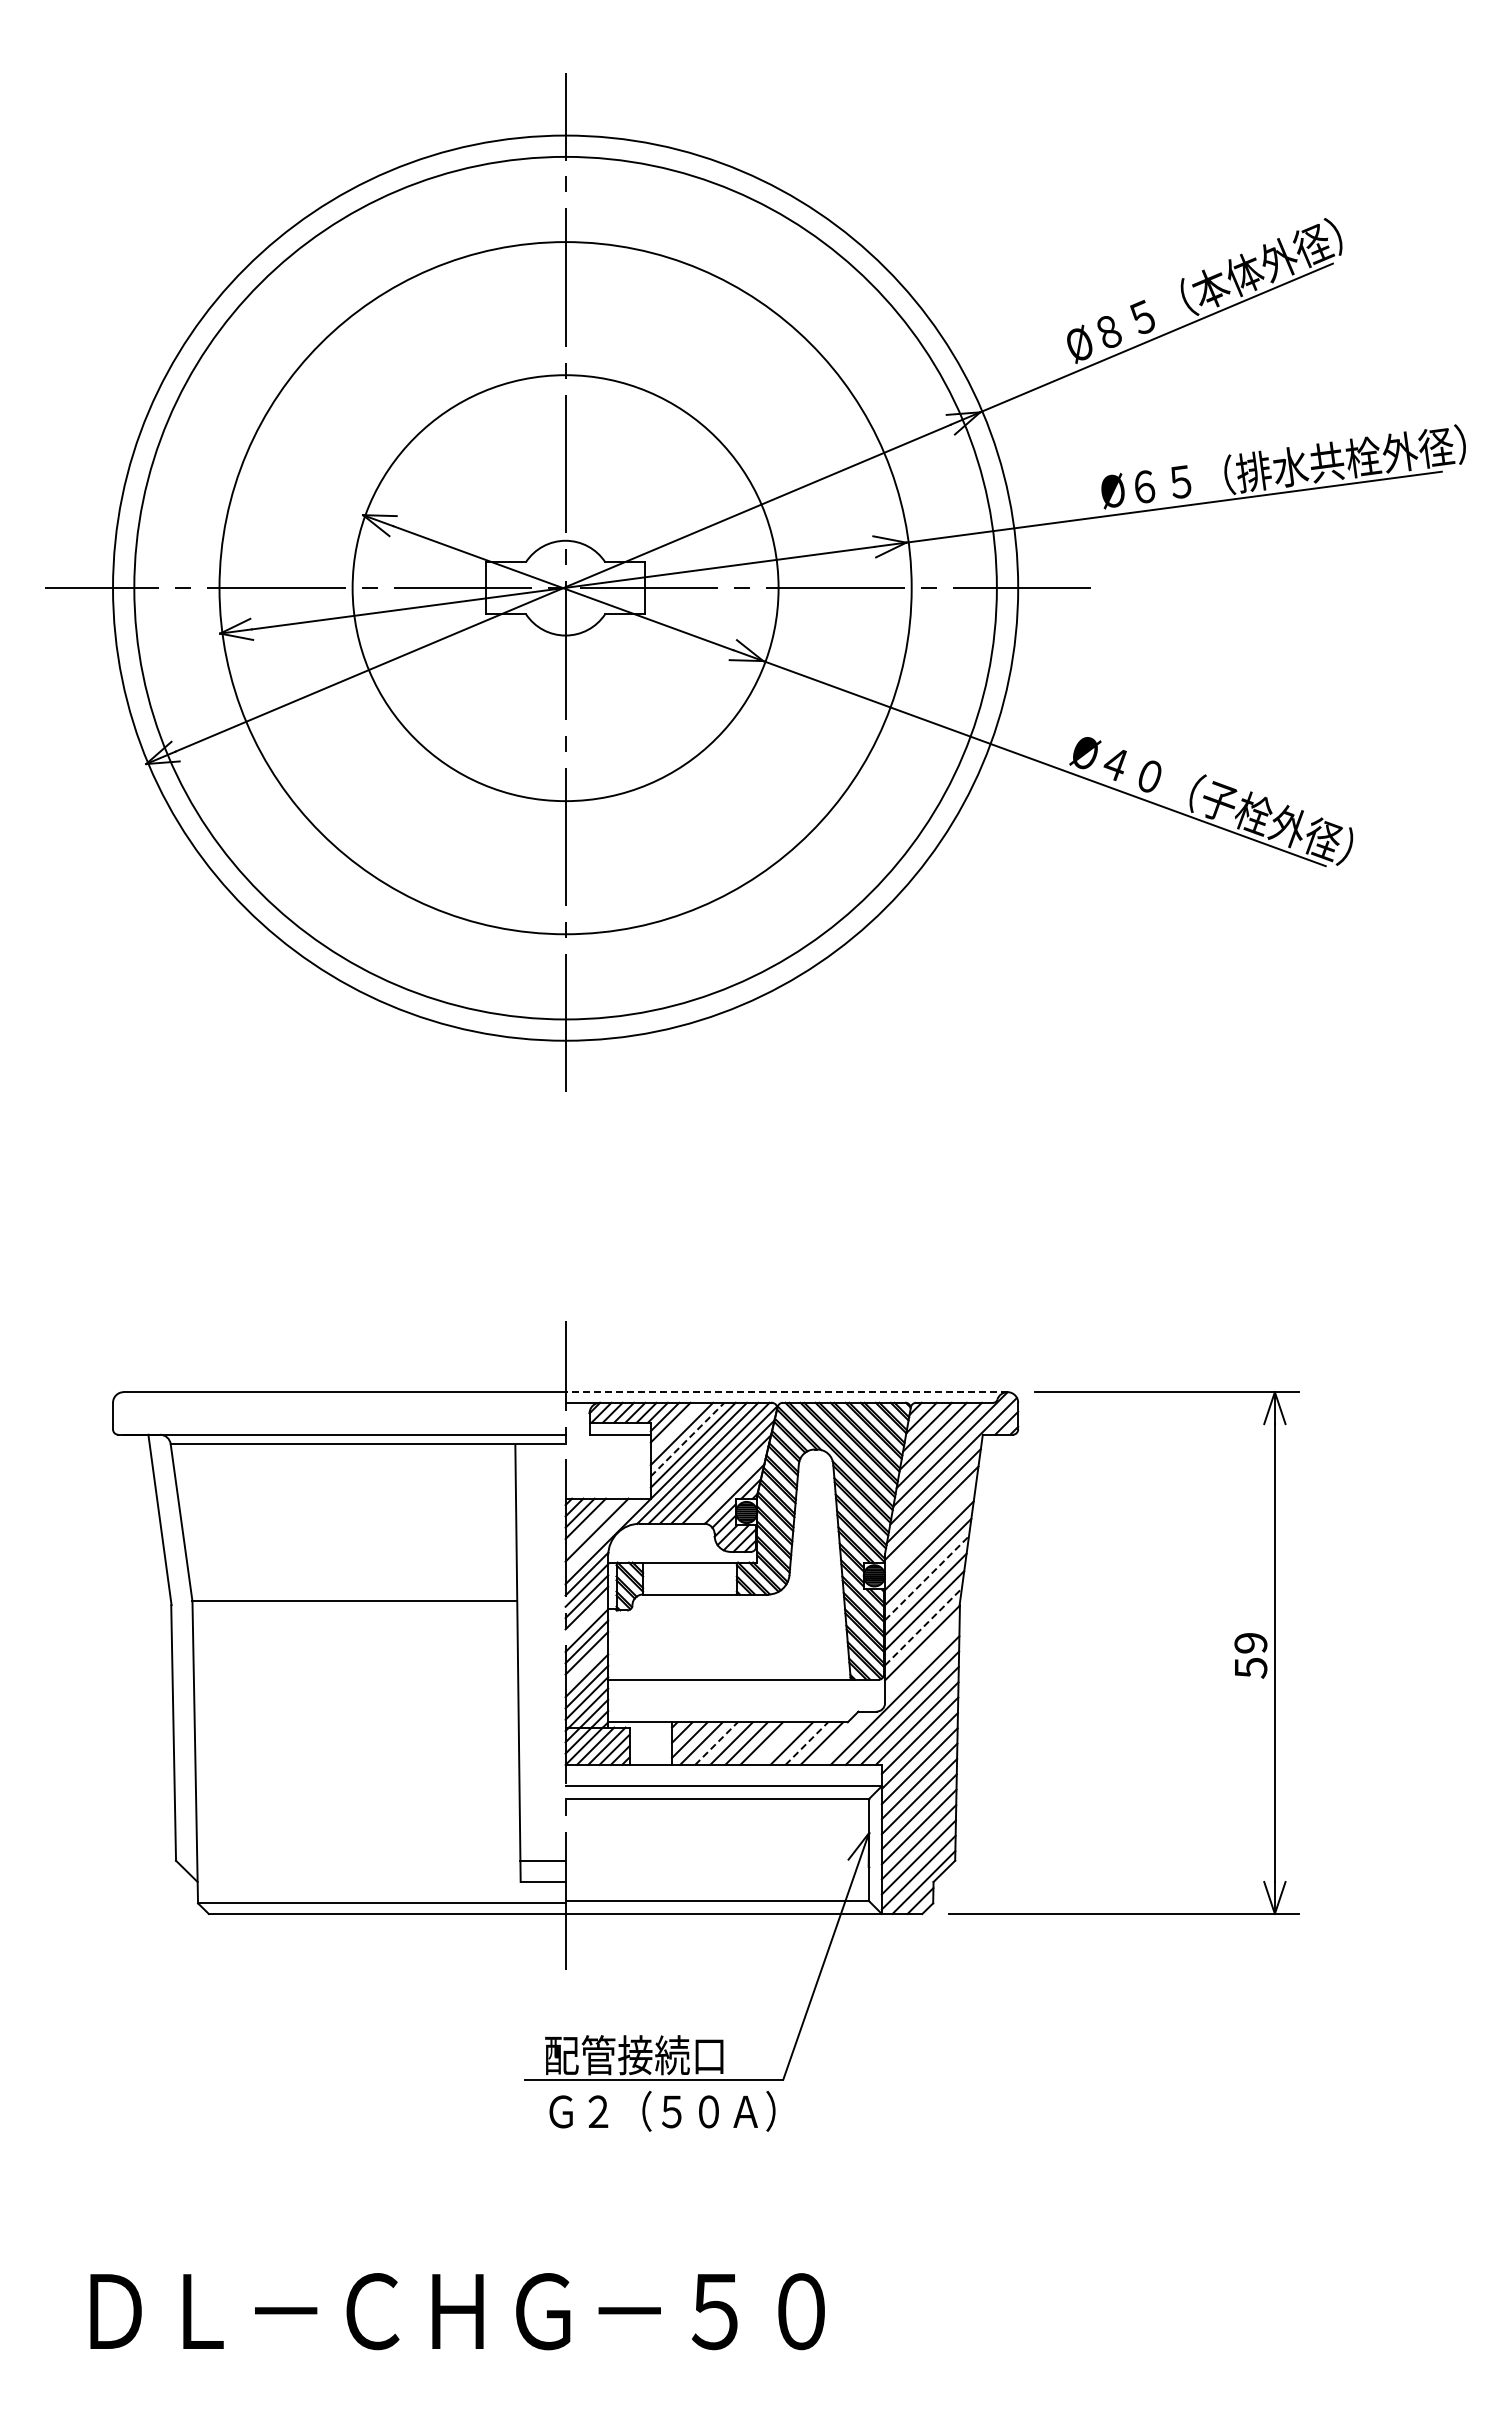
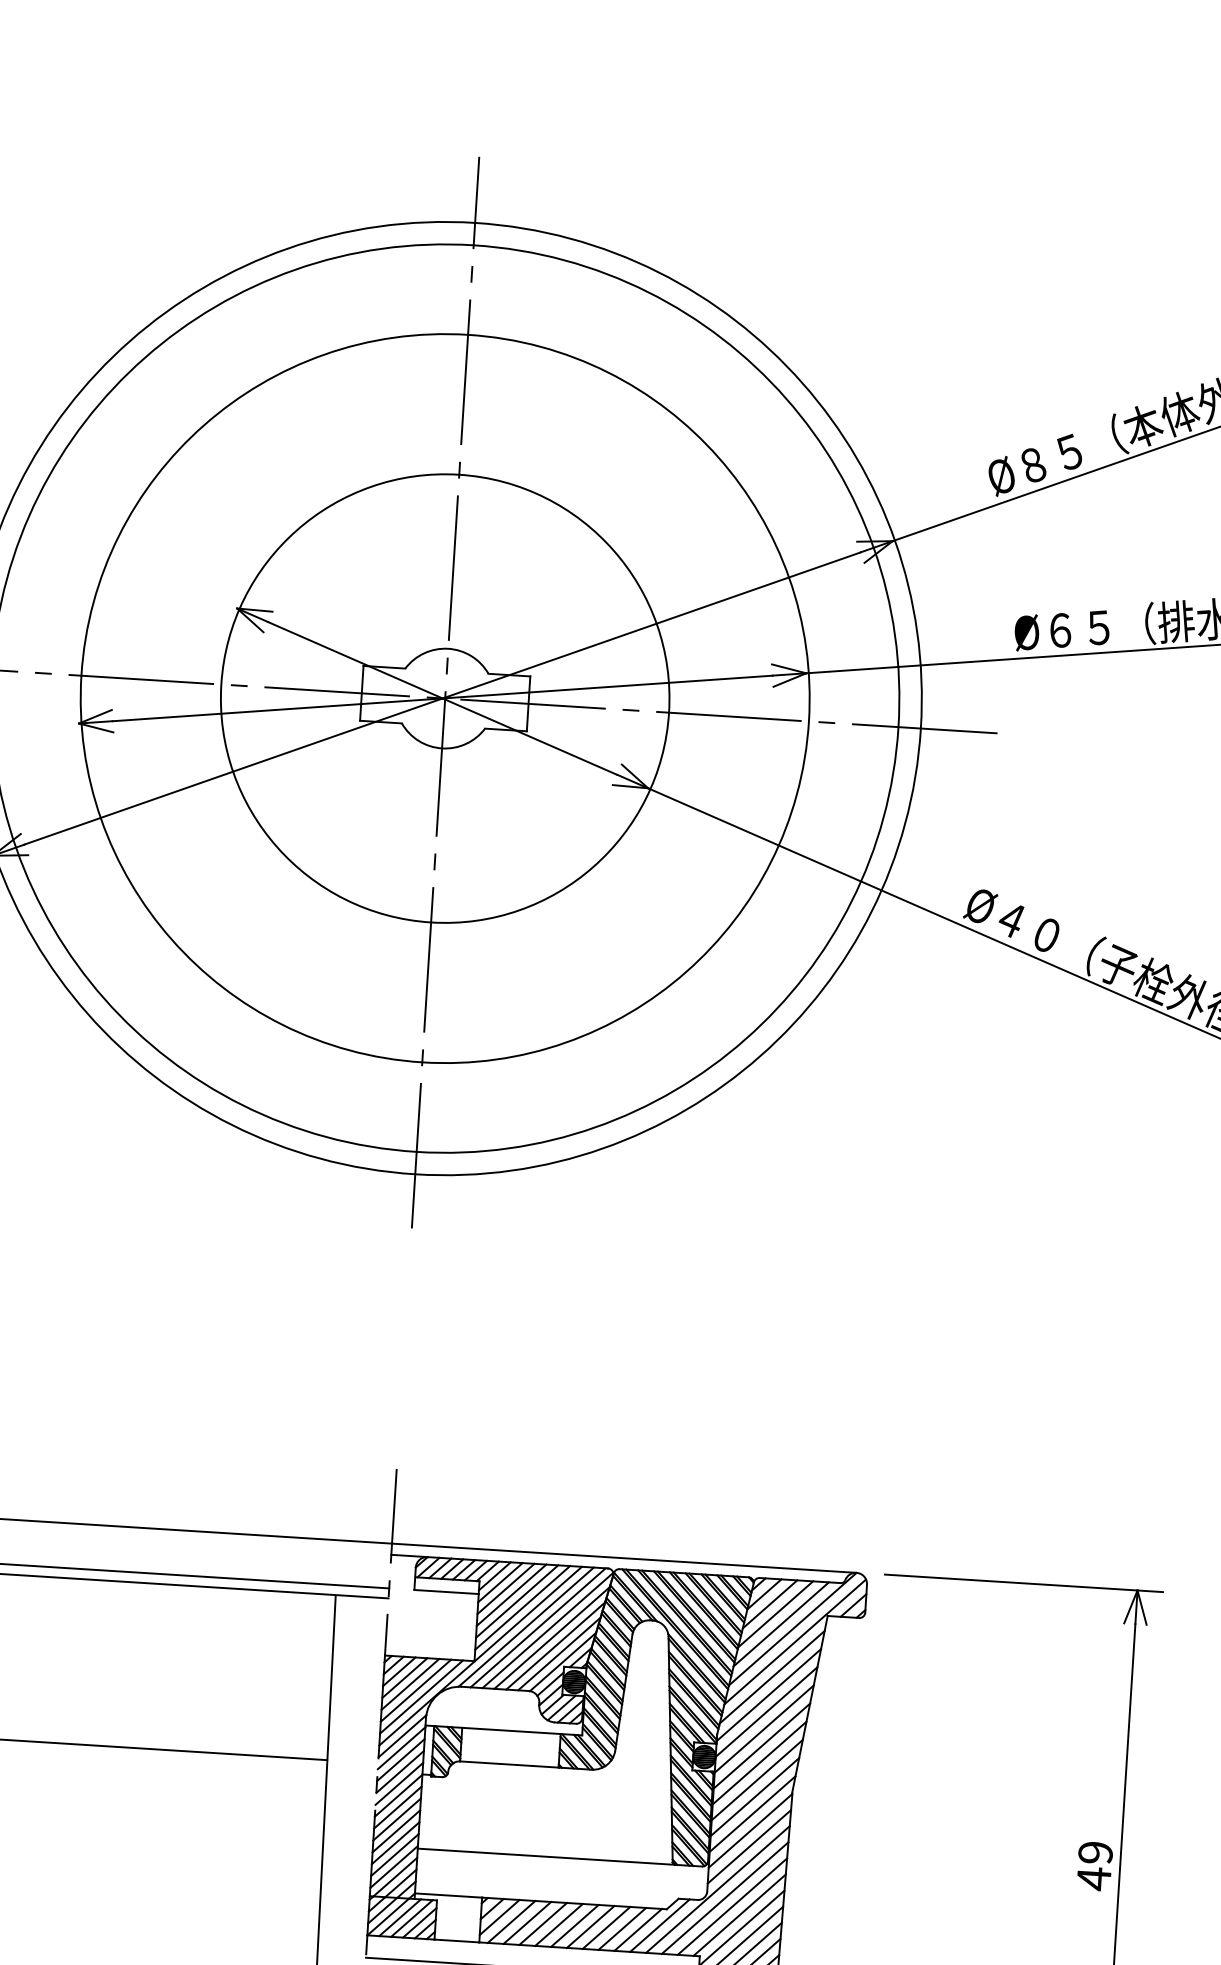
line: (786, 1392) -> (624, 1558), dashed -> solid
line: (675, 1427) -> (505, 1588), added
line: (687, 1439) -> (517, 1601), dashed -> solid
line: (730, 1486) -> (559, 1653), added
line: (591, 1524) -> (410, 1684), added
line: (930, 1529) -> (766, 1712), added
line: (602, 1535) -> (421, 1696), added
line: (927, 1577) -> (760, 1762), dashed -> solid
line: (586, 1619) -> (398, 1783), added
line: (923, 1626) -> (752, 1813), dashed -> solid
line: (922, 1657) -> (749, 1846), added
line: (586, 1664) -> (395, 1831), added
text: (1251, 1668) -> (1094, 1879), 59 -> 49
line: (841, 1737) -> (659, 1924), added
line: (716, 1743) -> (527, 1922), dashed -> solid
line: (776, 1743) -> (590, 1926), added
line: (807, 1743) -> (623, 1928), dashed -> solid

